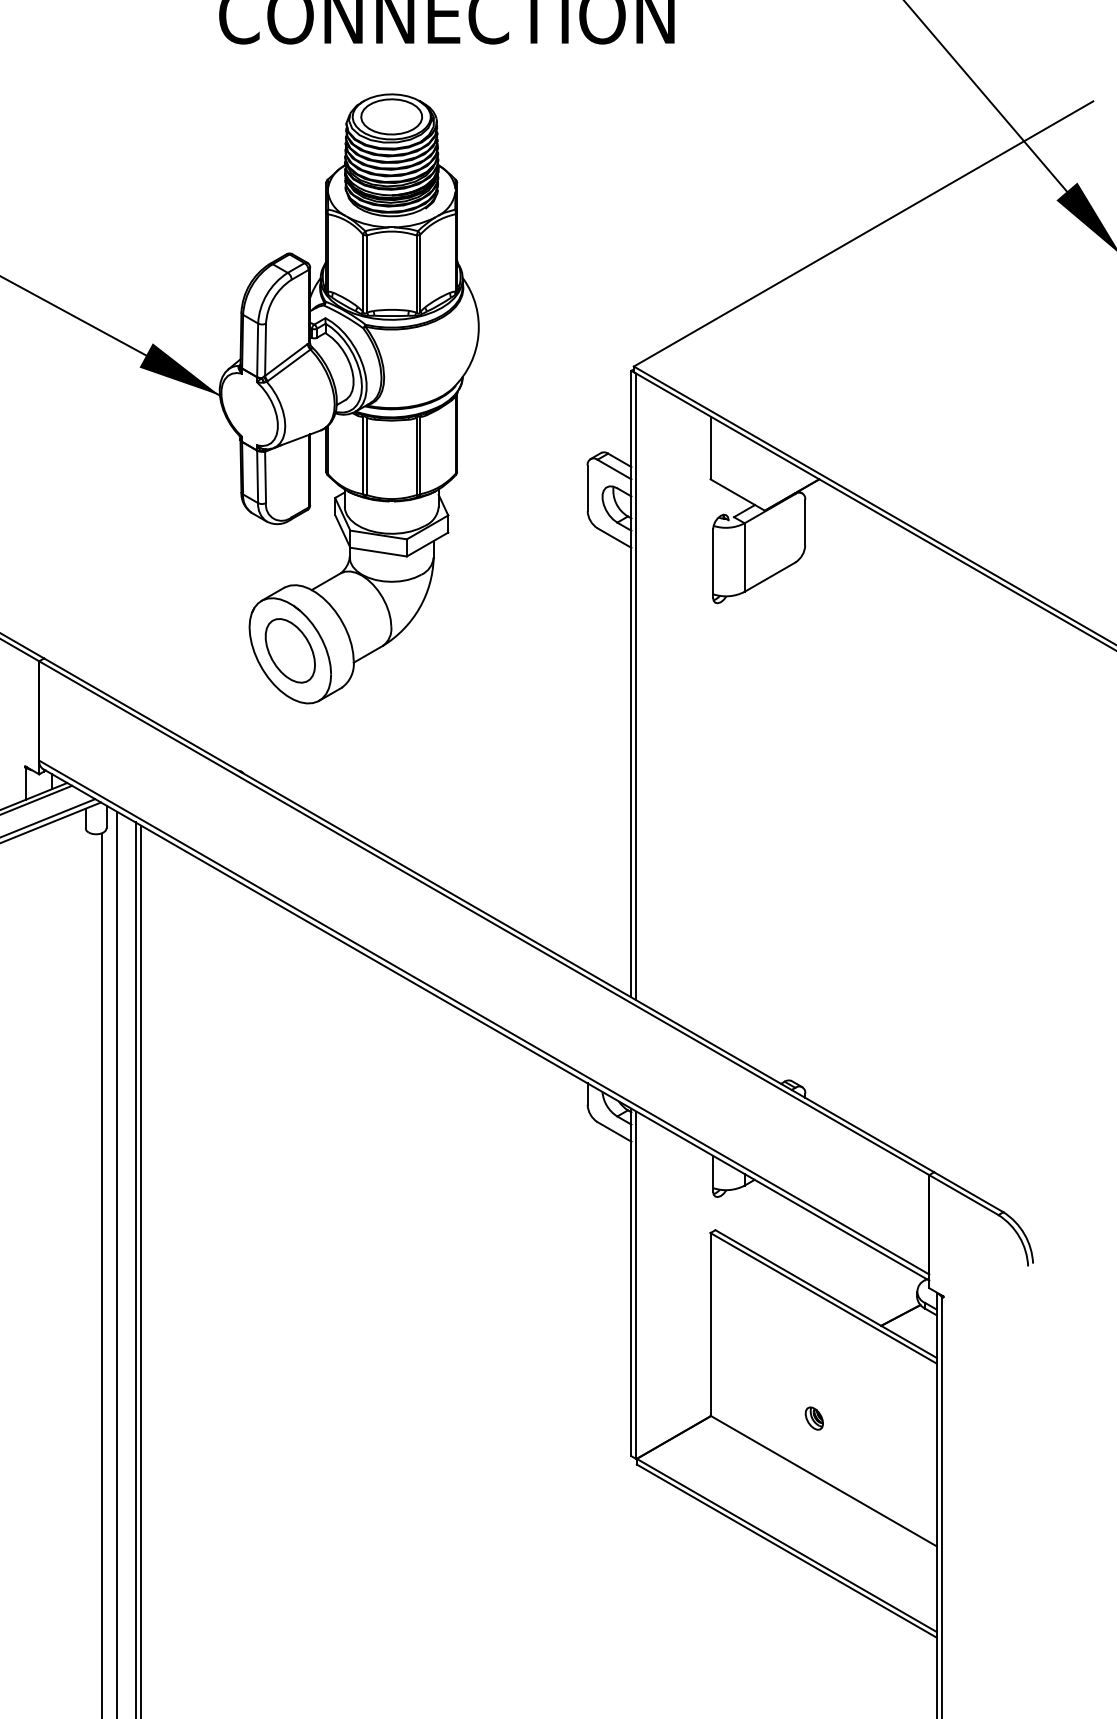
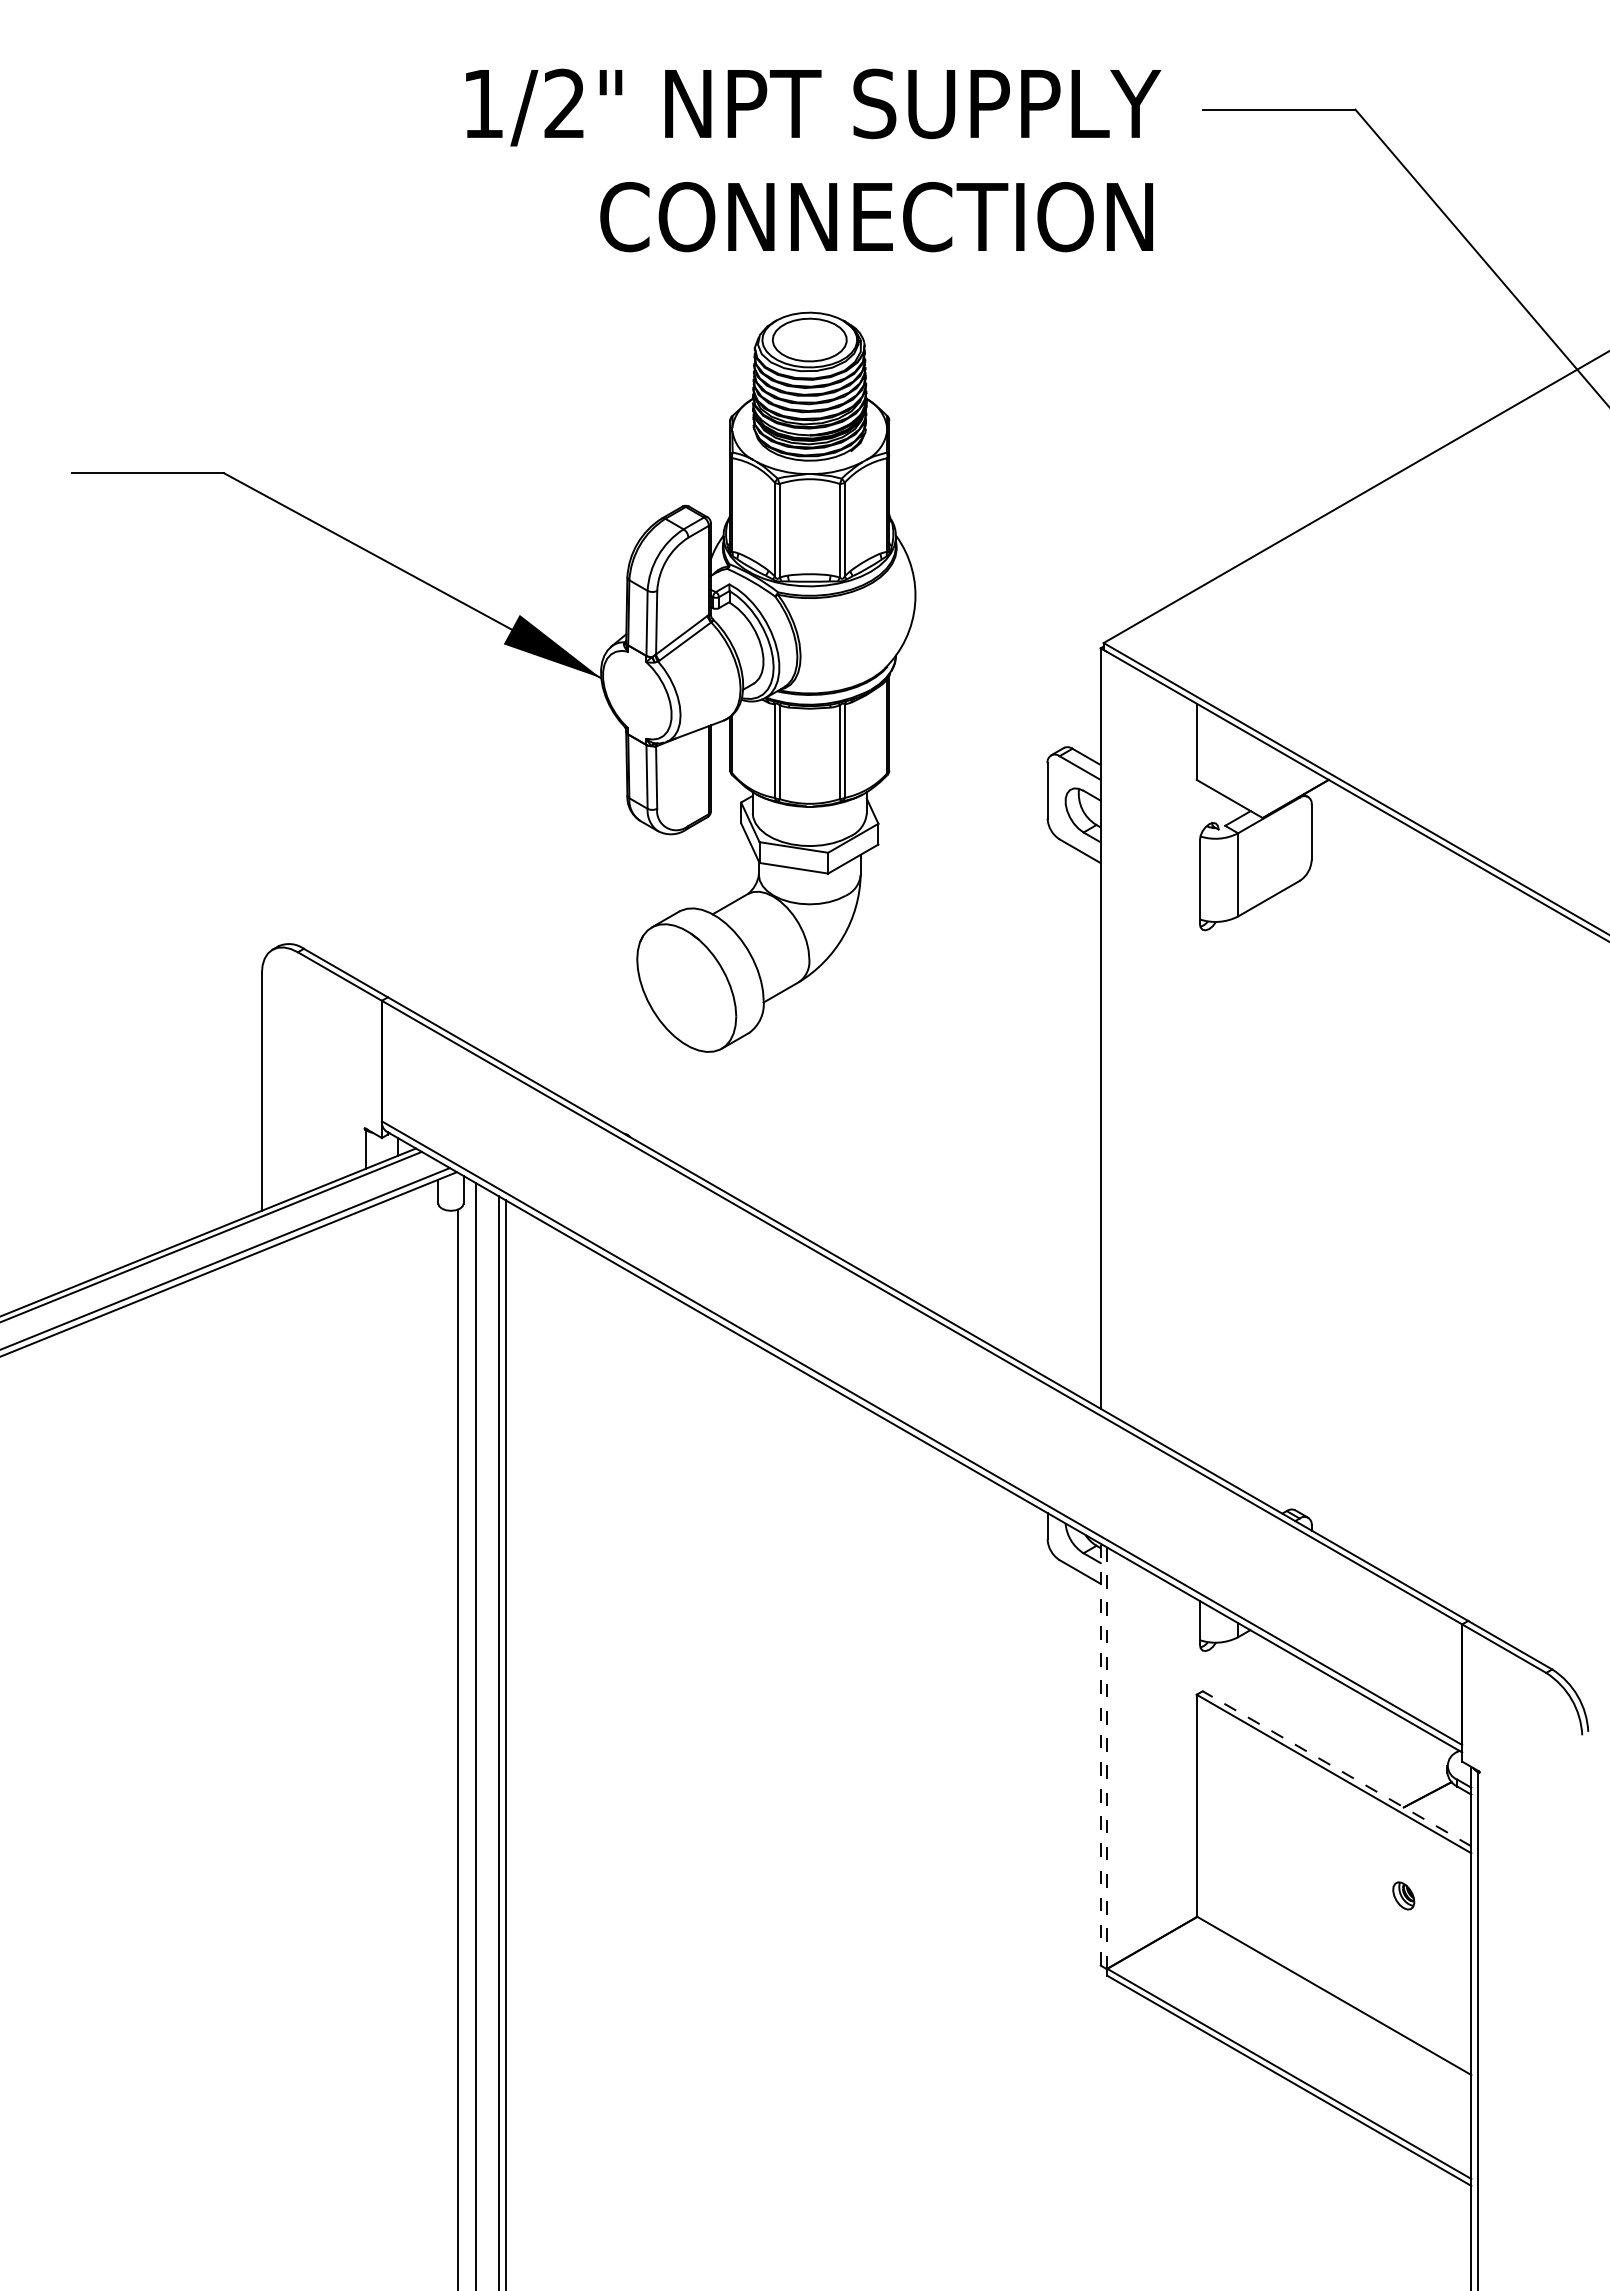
part: (290, 650) -> (686, 987), removed
line: (636, 686) -> (1106, 1031), removed
line: (631, 1282) -> (1100, 1754), solid -> dashed
line: (636, 1285) -> (1106, 1758), solid -> dashed
line: (825, 1293) -> (1336, 1768), solid -> dashed
part: (814, 1418) -> (1403, 1895), moved

